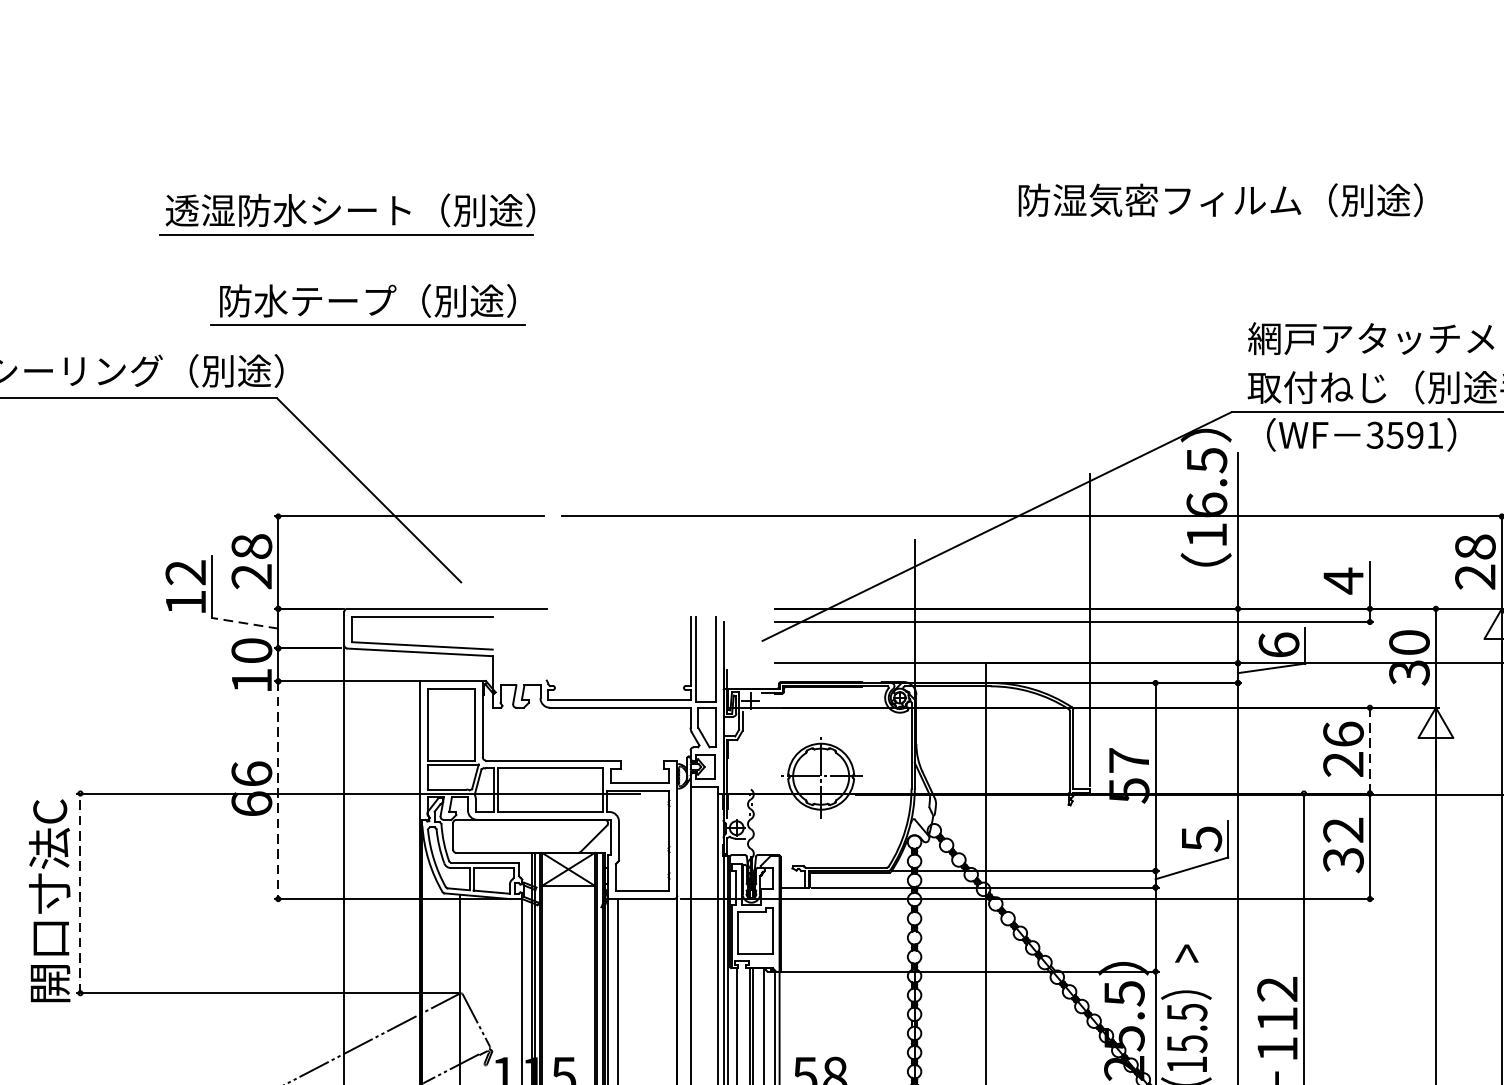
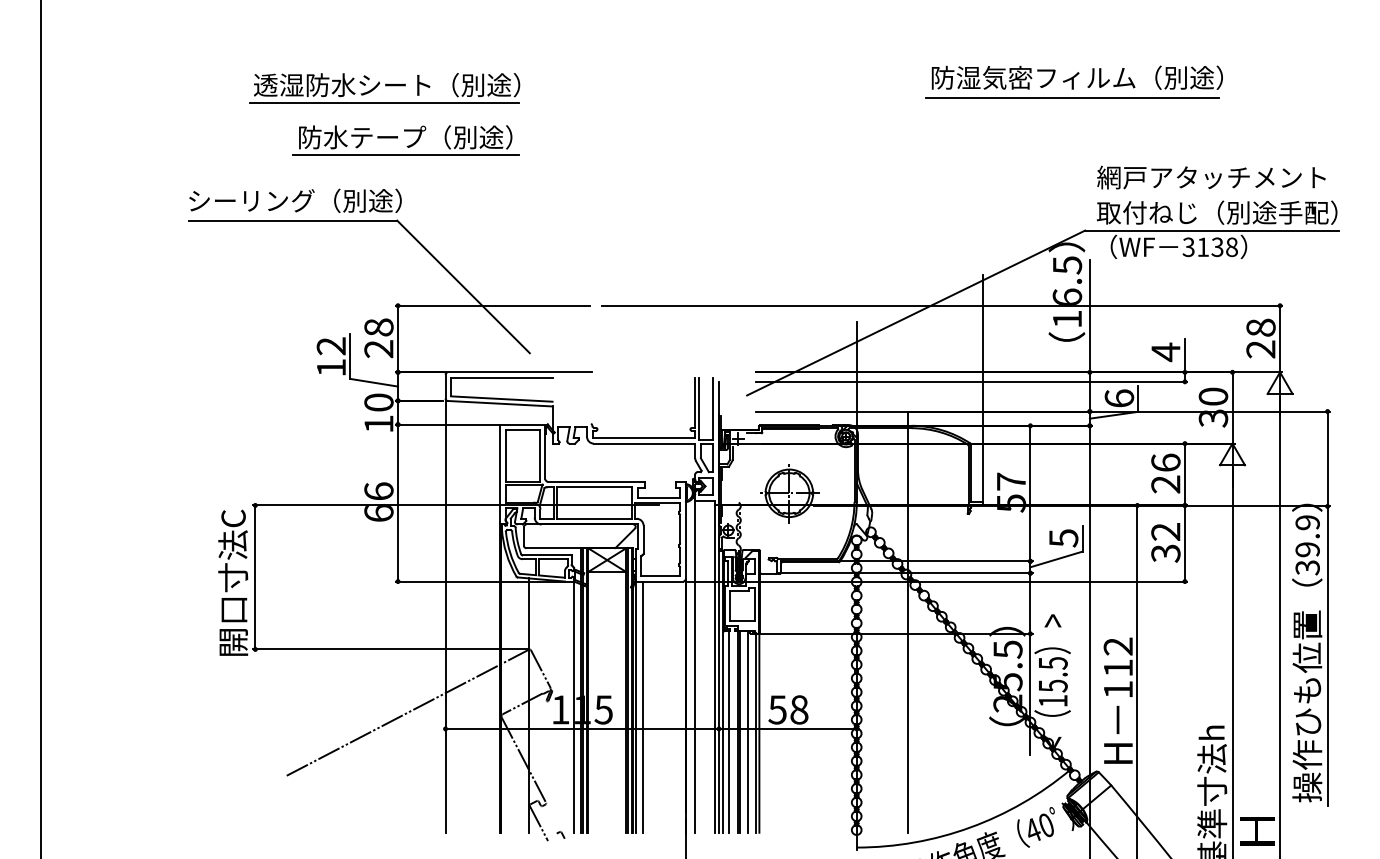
part: (346, 215) -> (384, 88), moved
line: (1212, 228) -> (1071, 98), added
part: (367, 305) -> (405, 140), moved
text: (1415, 435) -> (1217, 247), 3591 -> 3138
line: (244, 622) -> (373, 382), dashed -> solid
line: (1369, 750) -> (1184, 474), dashed -> solid
line: (278, 790) -> (398, 503), dashed -> solid
line: (80, 893) -> (255, 577), dashed -> solid

